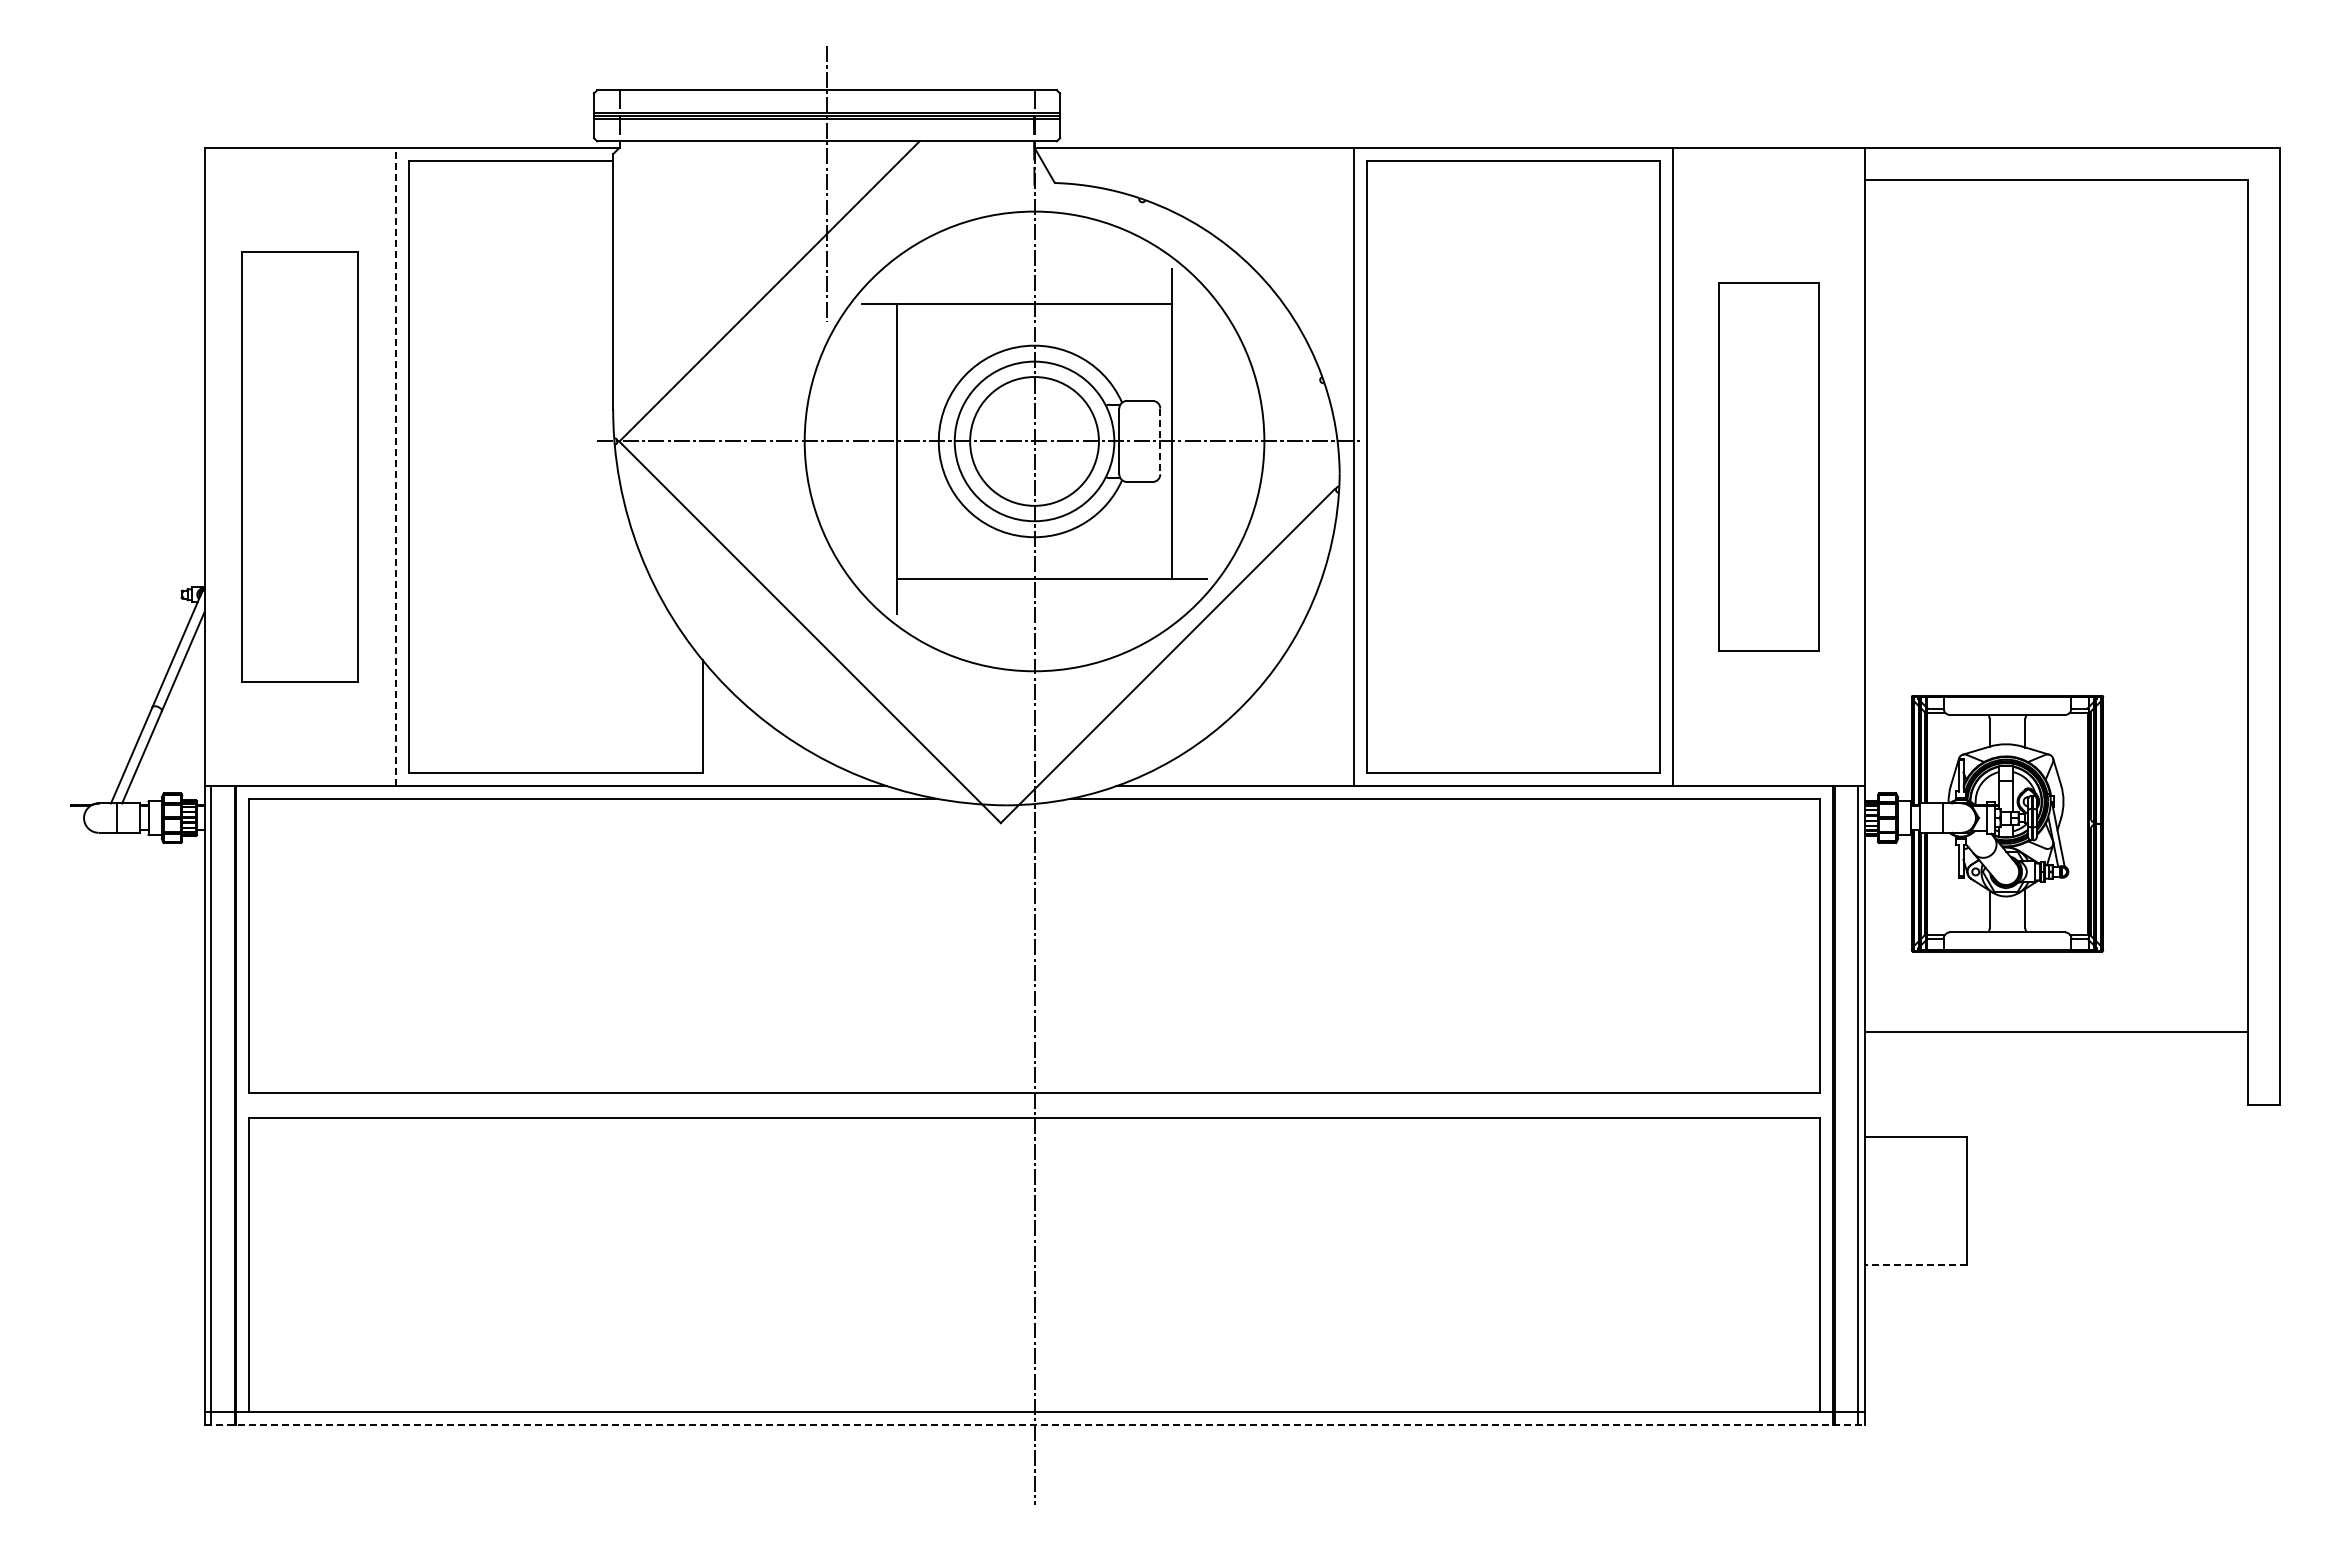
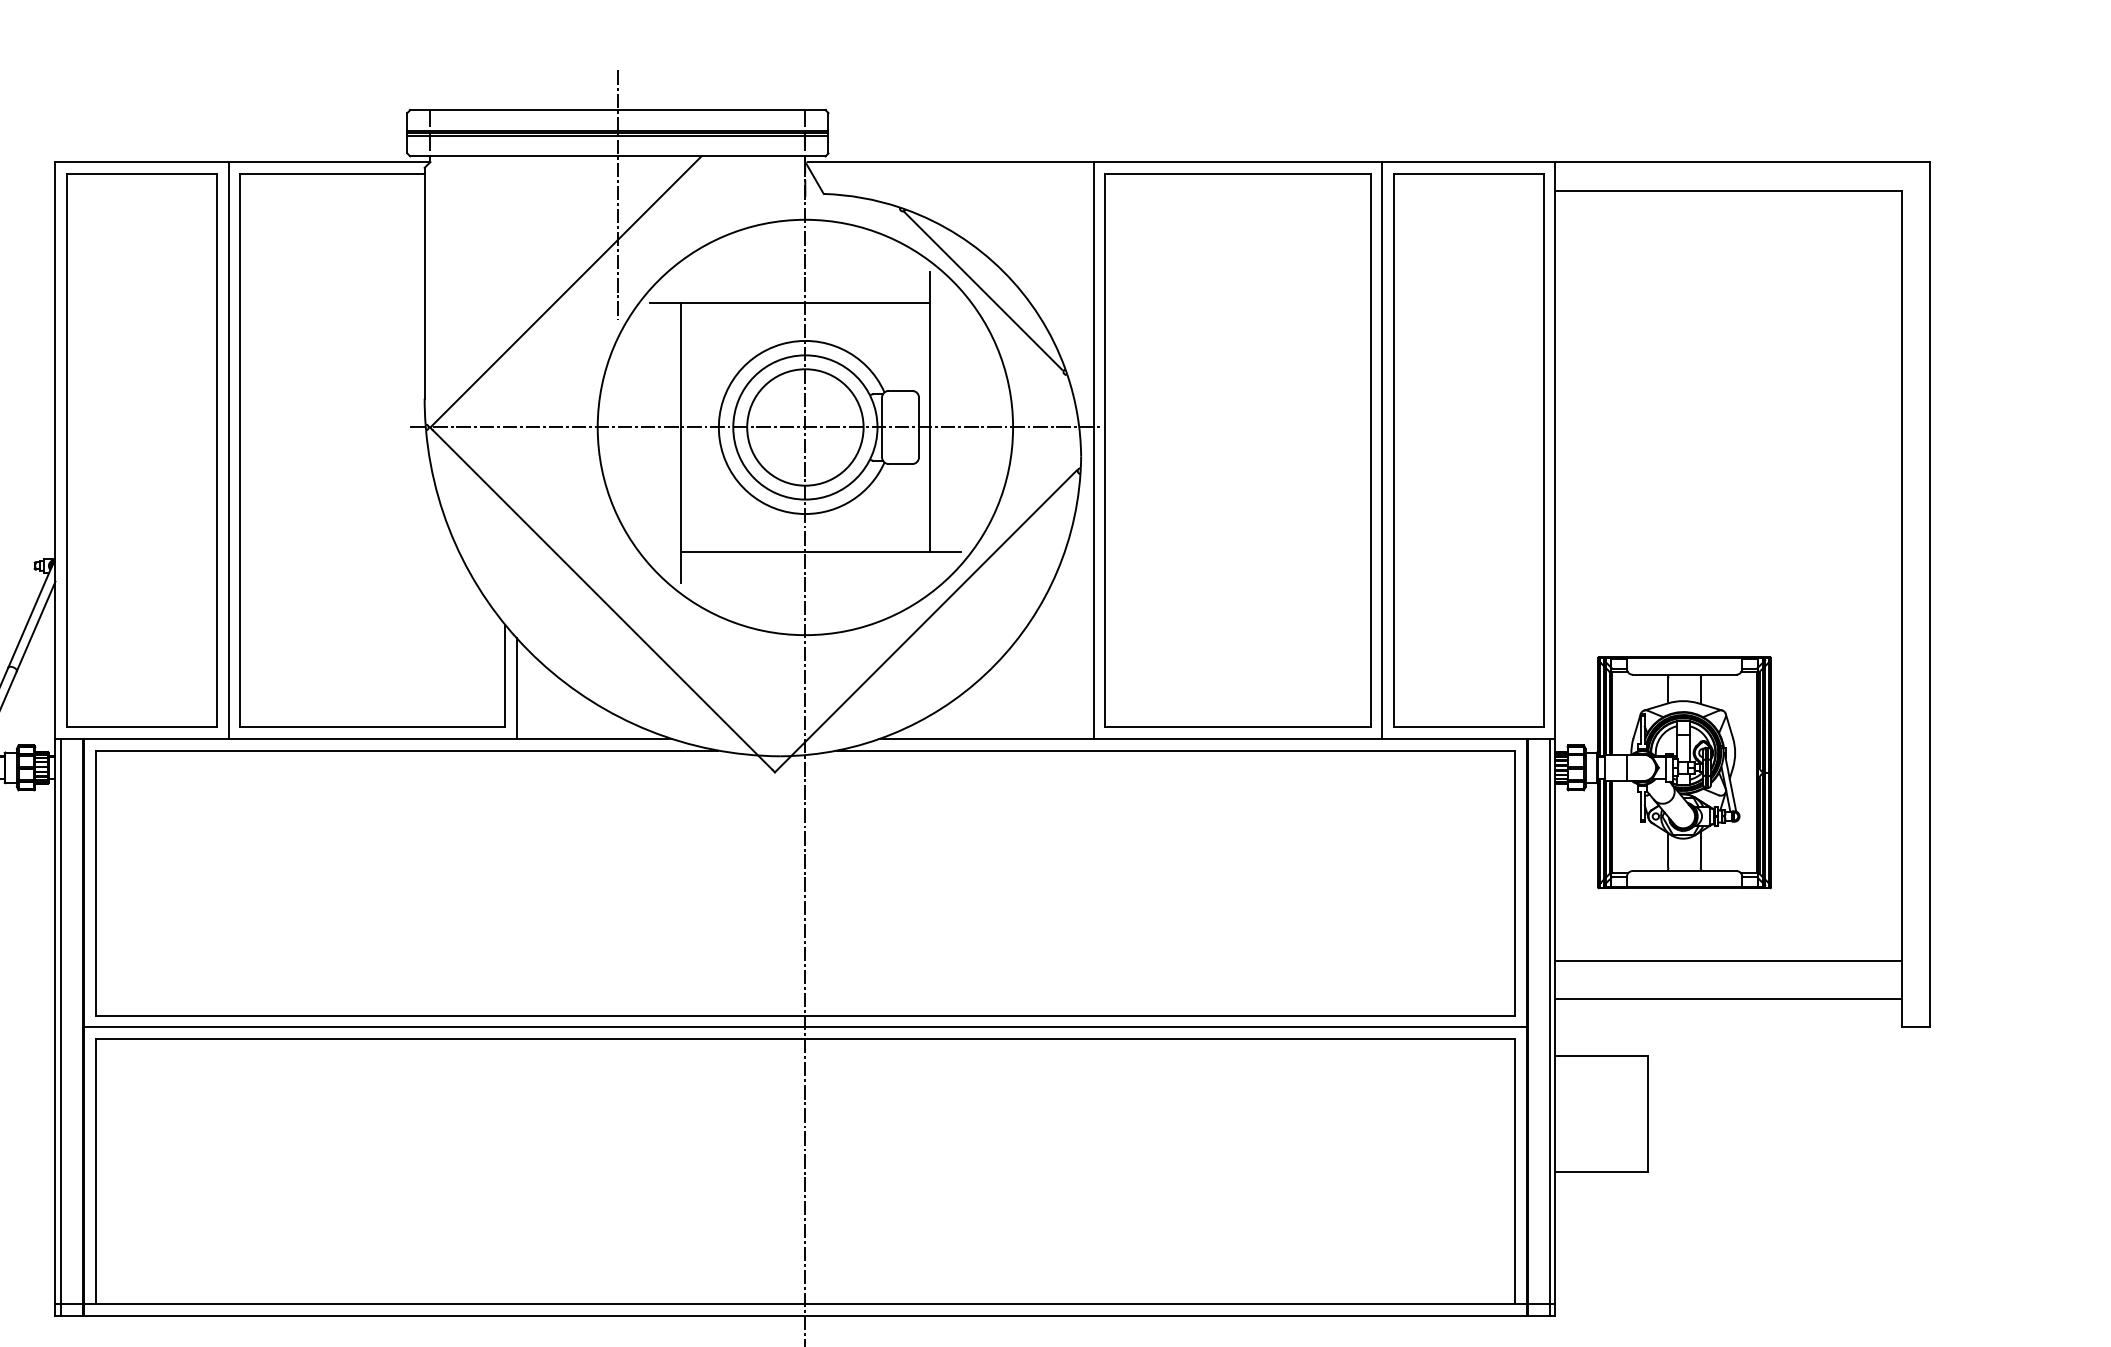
line: (1230, 289) -> (982, 290), added
line: (1160, 441) -> (919, 427), dashed -> solid
part: (299, 466) -> (141, 450), size x1.43
line: (396, 466) -> (228, 450), dashed -> solid
part: (1768, 466) -> (1468, 450), size x1.67
line: (715, 730) -> (517, 688), added
line: (2055, 1073) -> (1727, 998), added
line: (1034, 1105) -> (805, 1027), added
line: (1915, 1265) -> (1601, 1172), dashed -> solid
line: (1034, 1424) -> (805, 1315), dashed -> solid

